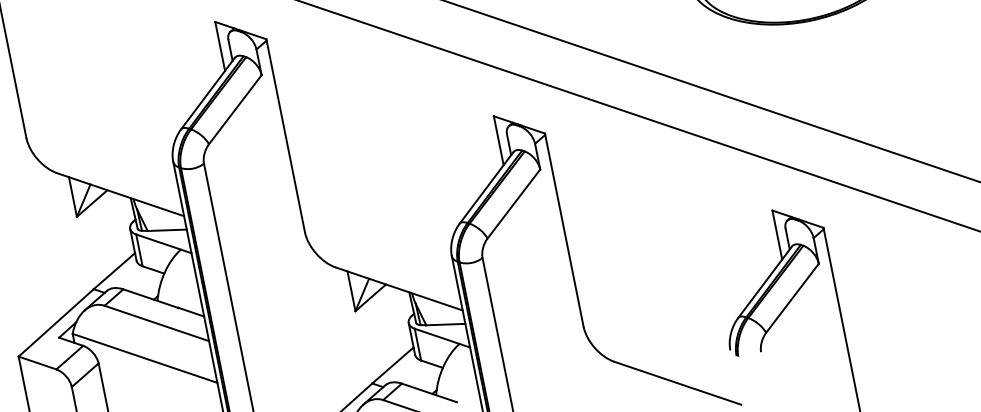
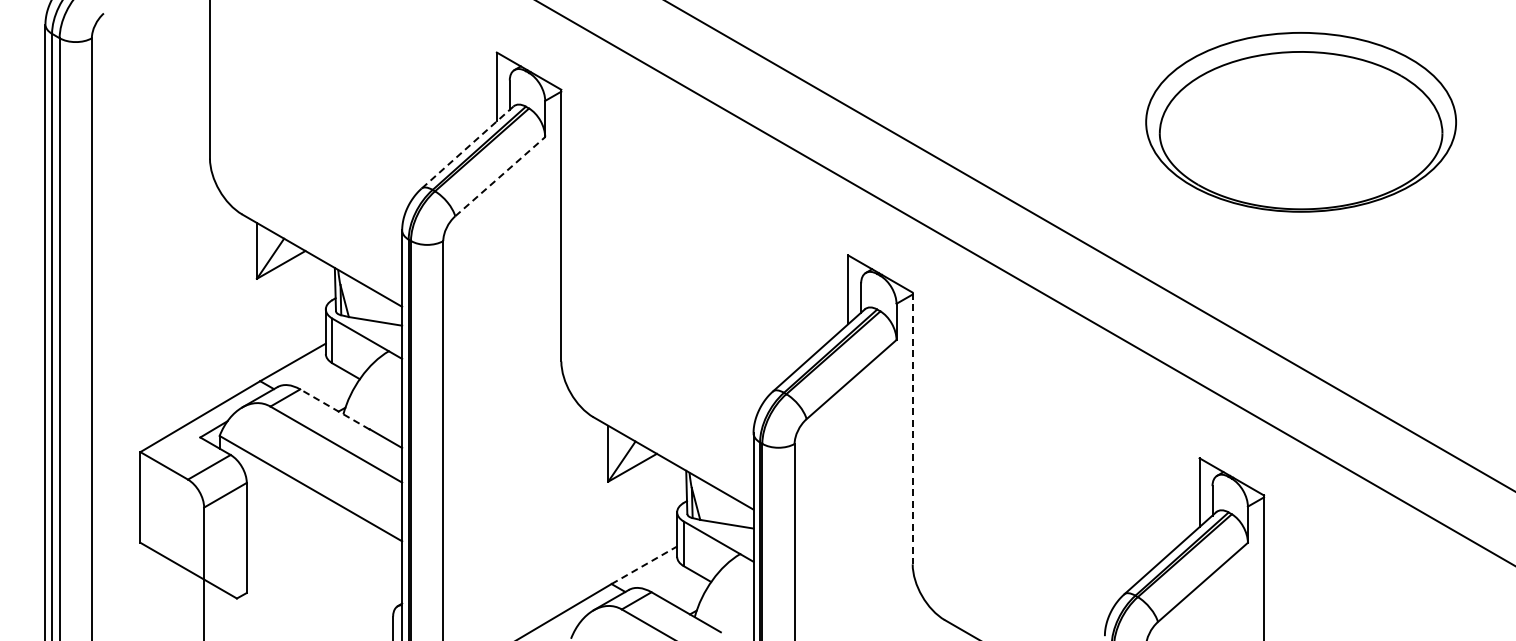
line: (207, 93) -> (467, 147), solid -> dashed
line: (235, 109) -> (500, 176), solid -> dashed
line: (564, 230) -> (912, 428), solid -> dashed
line: (150, 298) -> (334, 409), solid -> dashed
line: (393, 365) -> (644, 565), solid -> dashed

